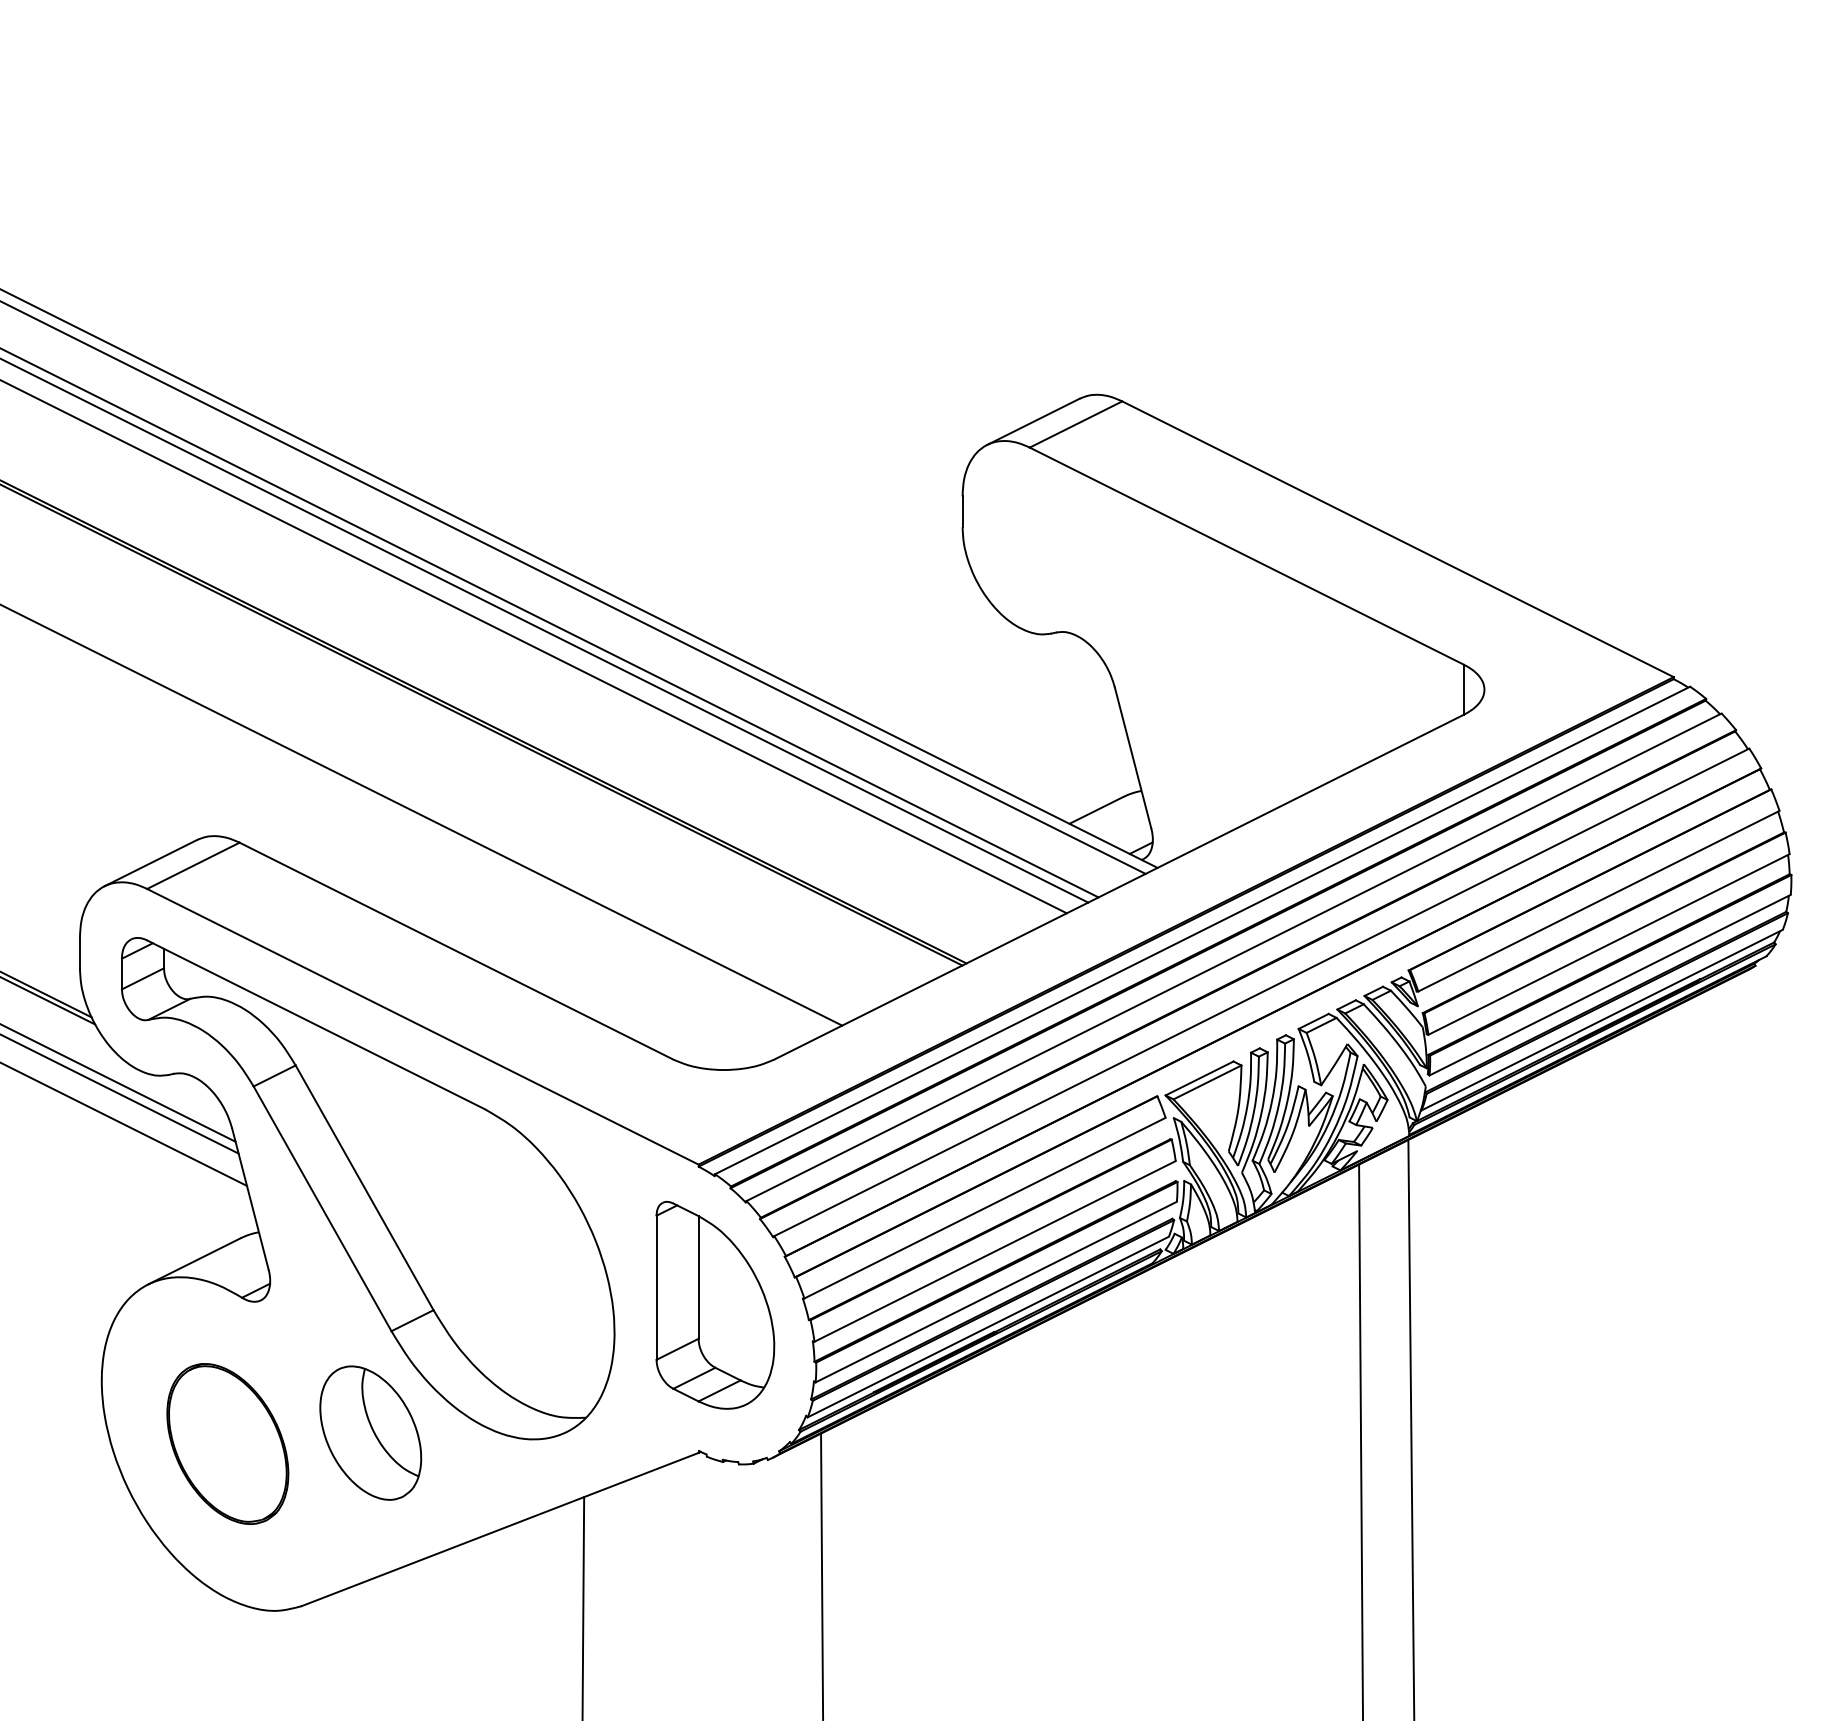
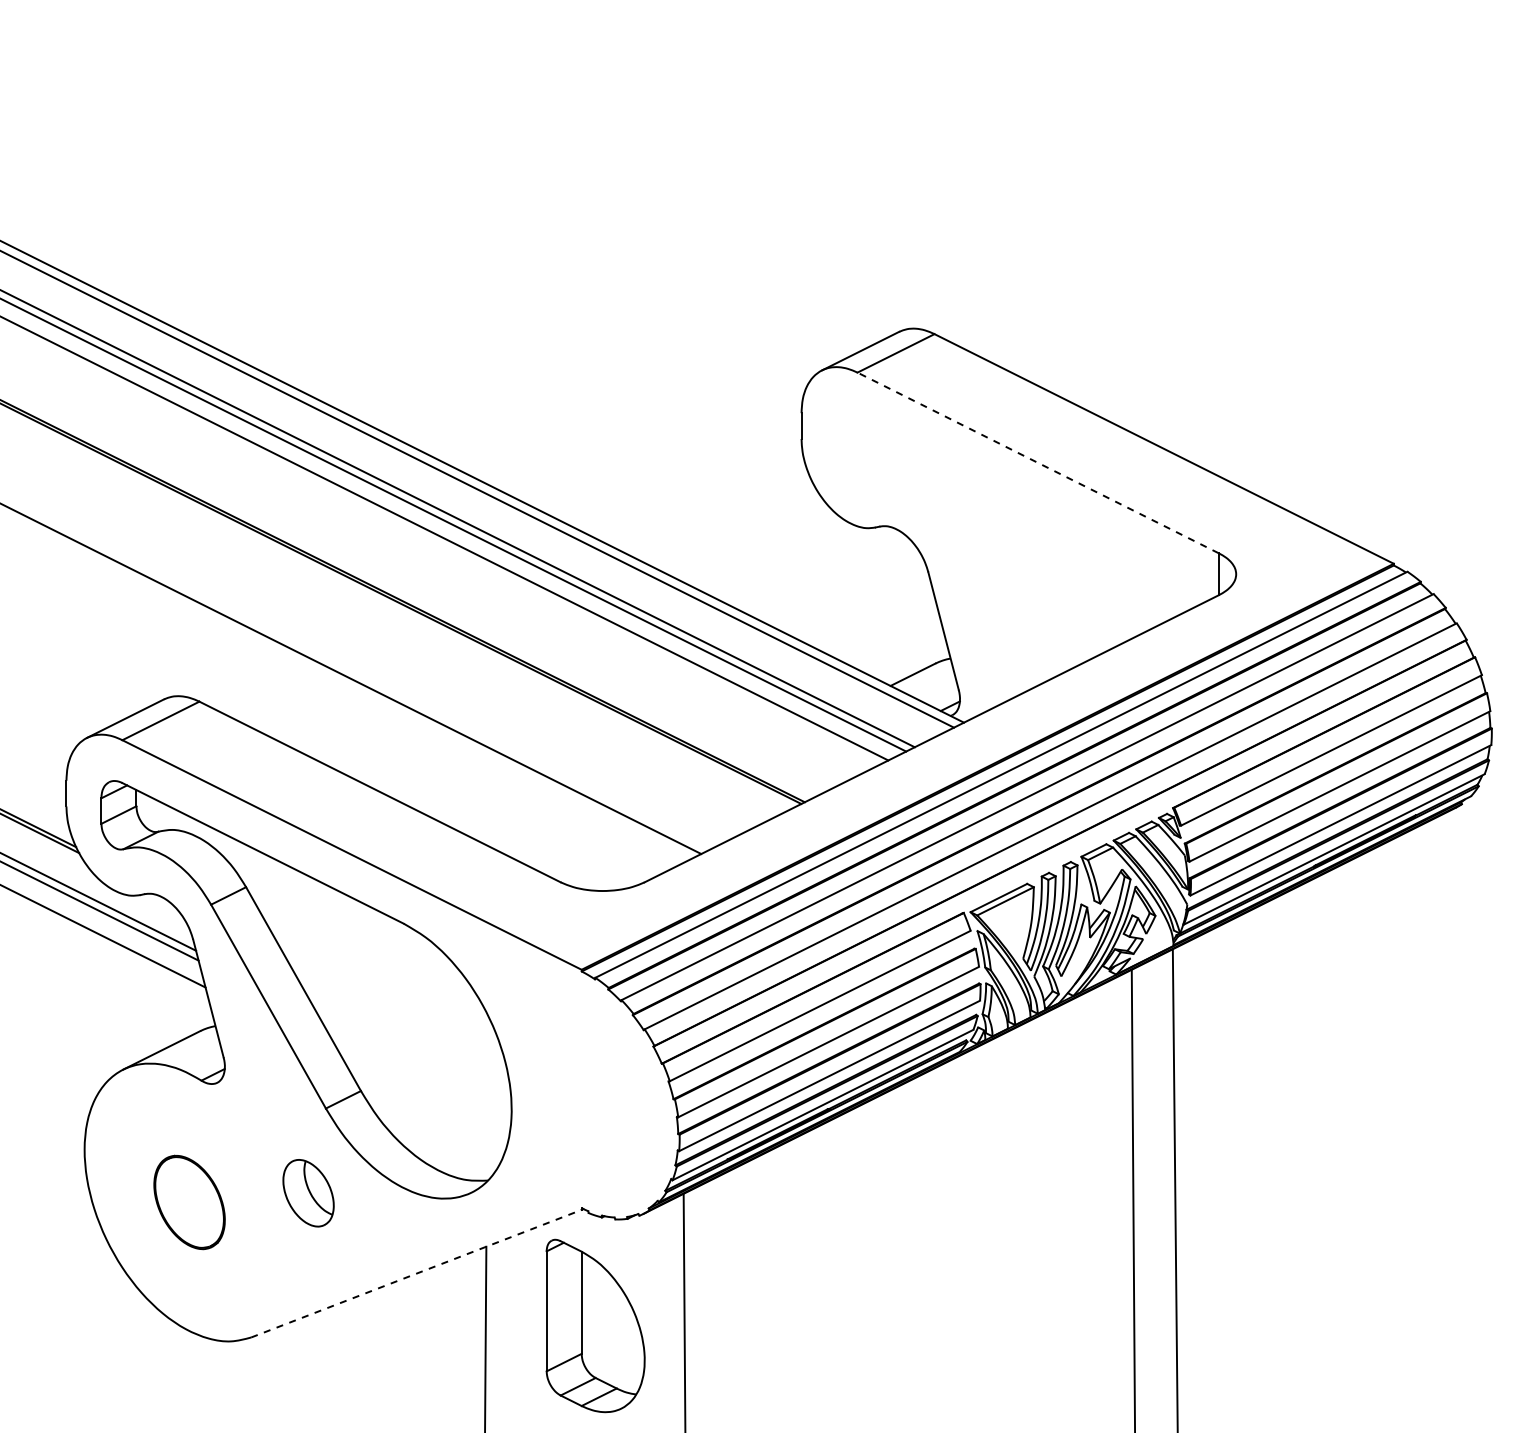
line: (1247, 555) -> (1038, 462), solid -> dashed
part: (715, 1304) -> (595, 1325), moved
part: (370, 1432) -> (308, 1192), size x0.6
part: (227, 1444) -> (189, 1202), size x0.7
line: (500, 1529) -> (416, 1273), solid -> dashed

